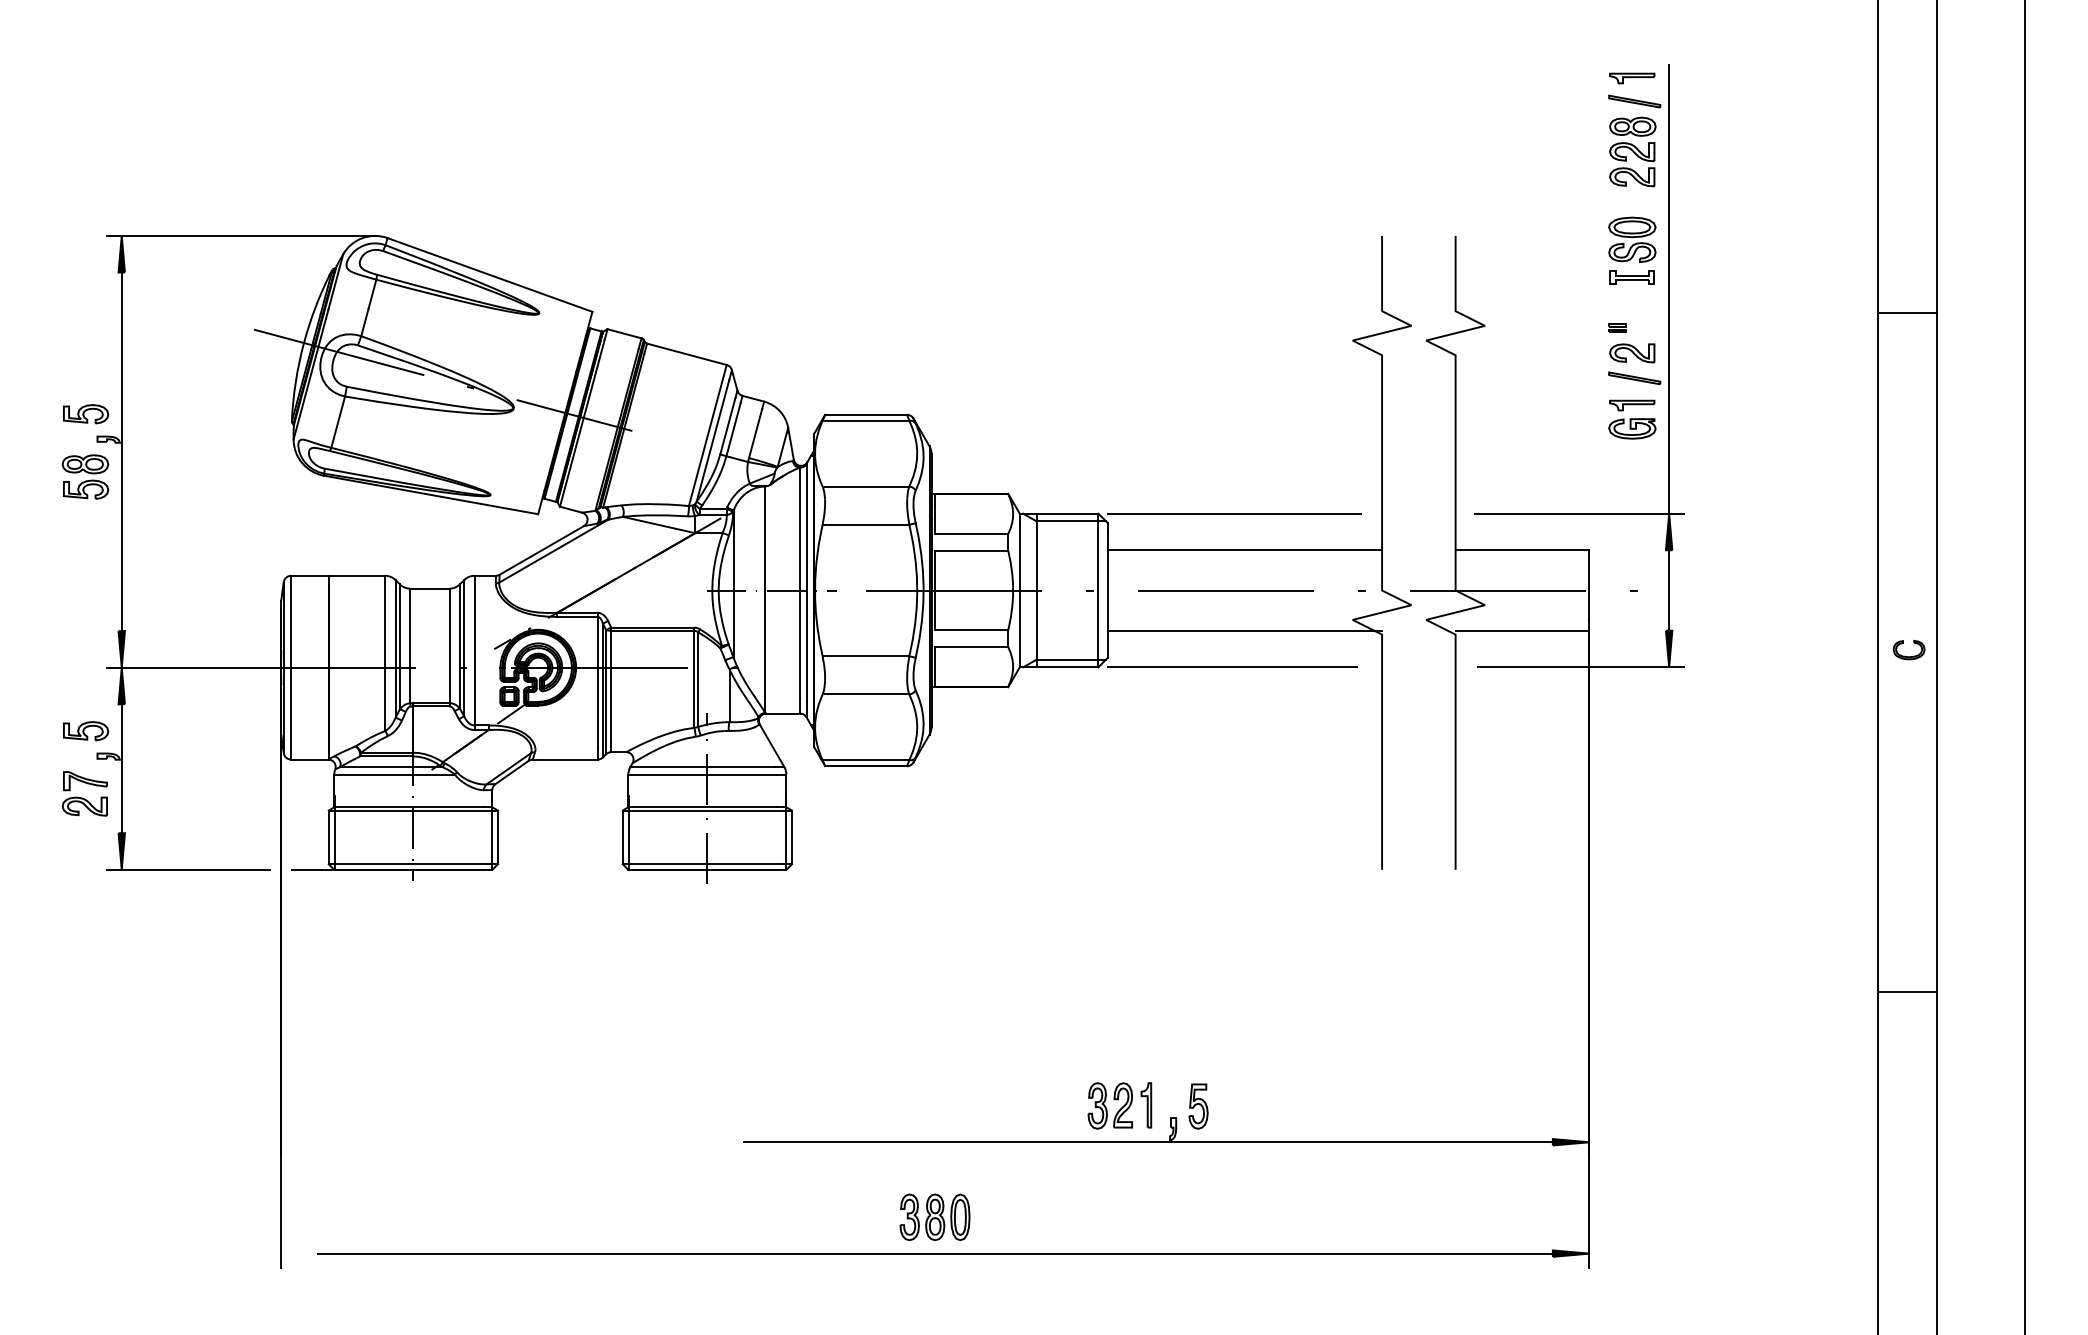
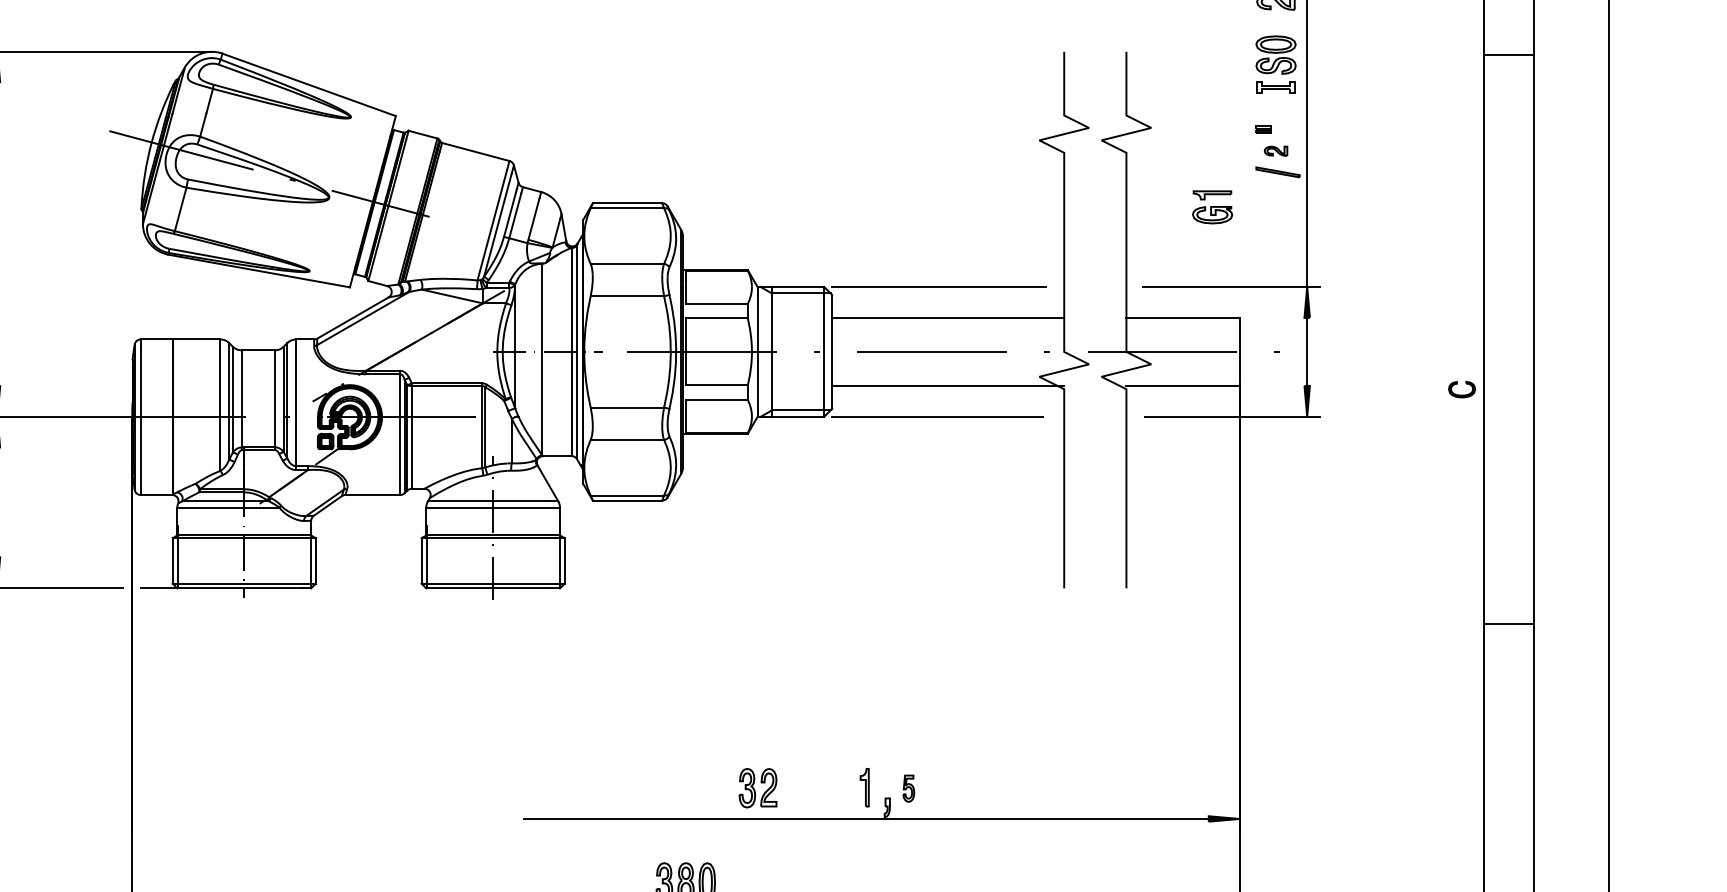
line: (1907, 313) -> (1508, 54), moved
part: (1632, 353) -> (1276, 151), size x0.6
part: (1632, 419) -> (1212, 207), moved
part: (1908, 656) -> (1461, 395), moved
line: (1907, 991) -> (1508, 623), moved
part: (1109, 1105) -> (757, 787), moved
part: (1198, 1106) -> (908, 788), size x0.7

